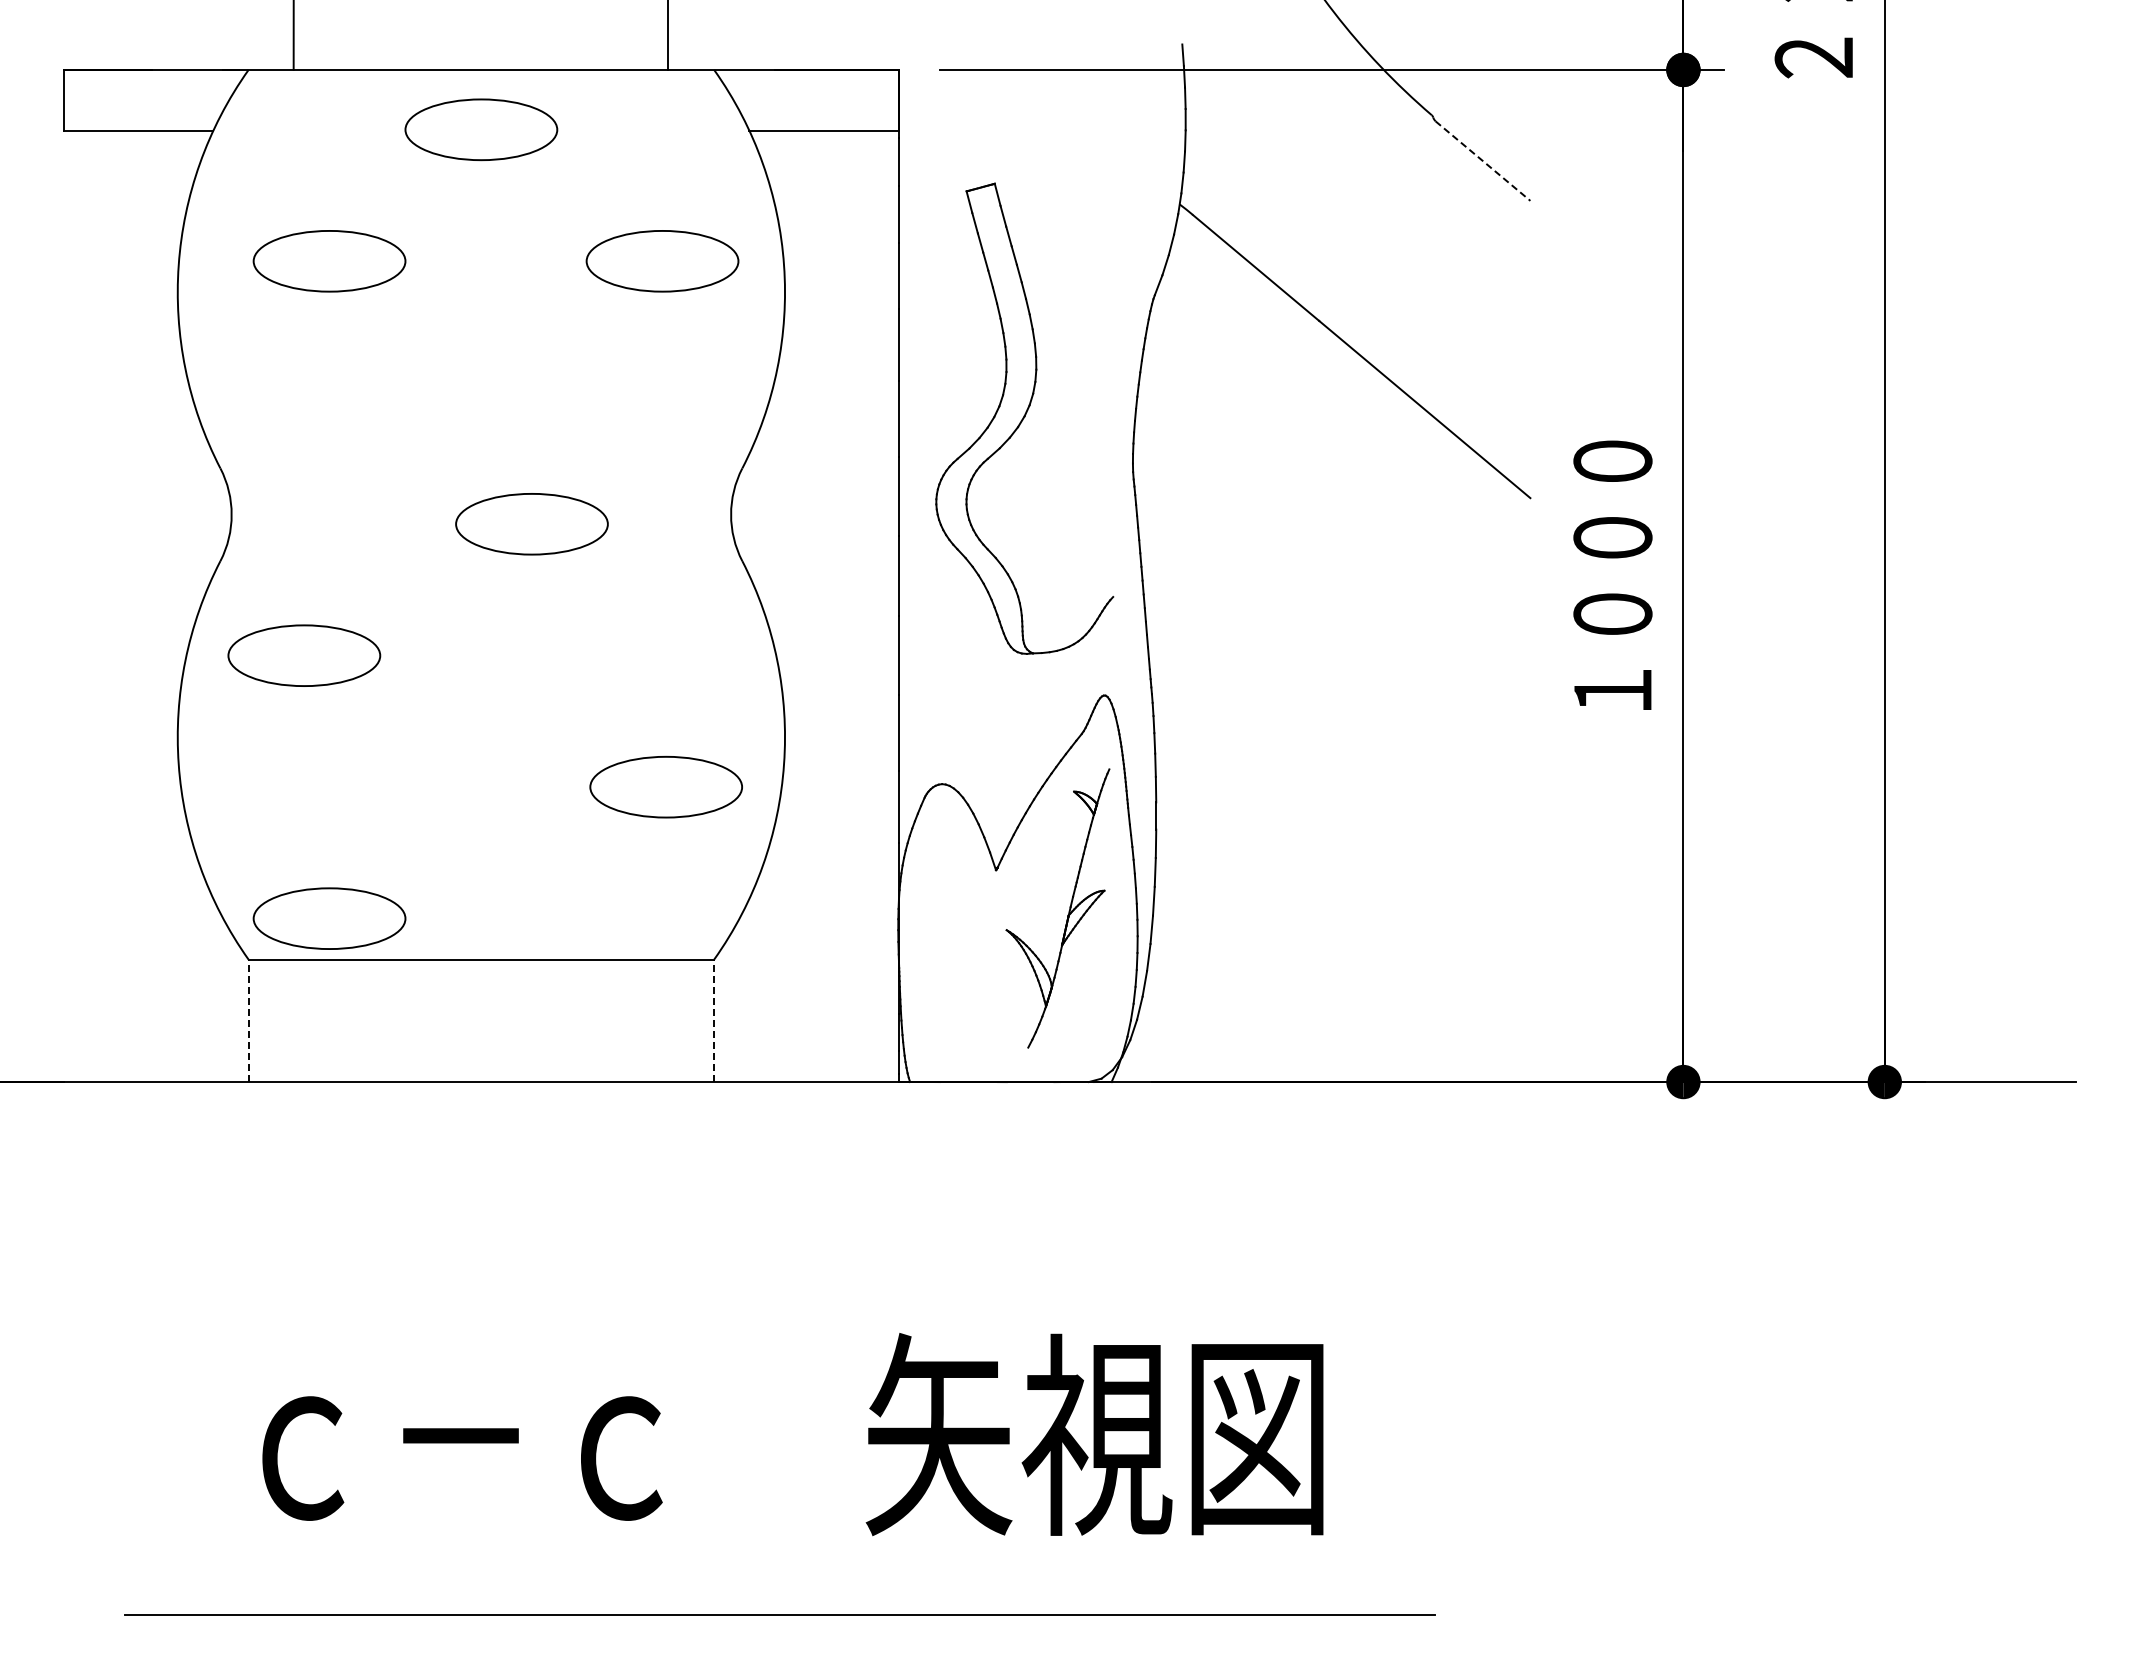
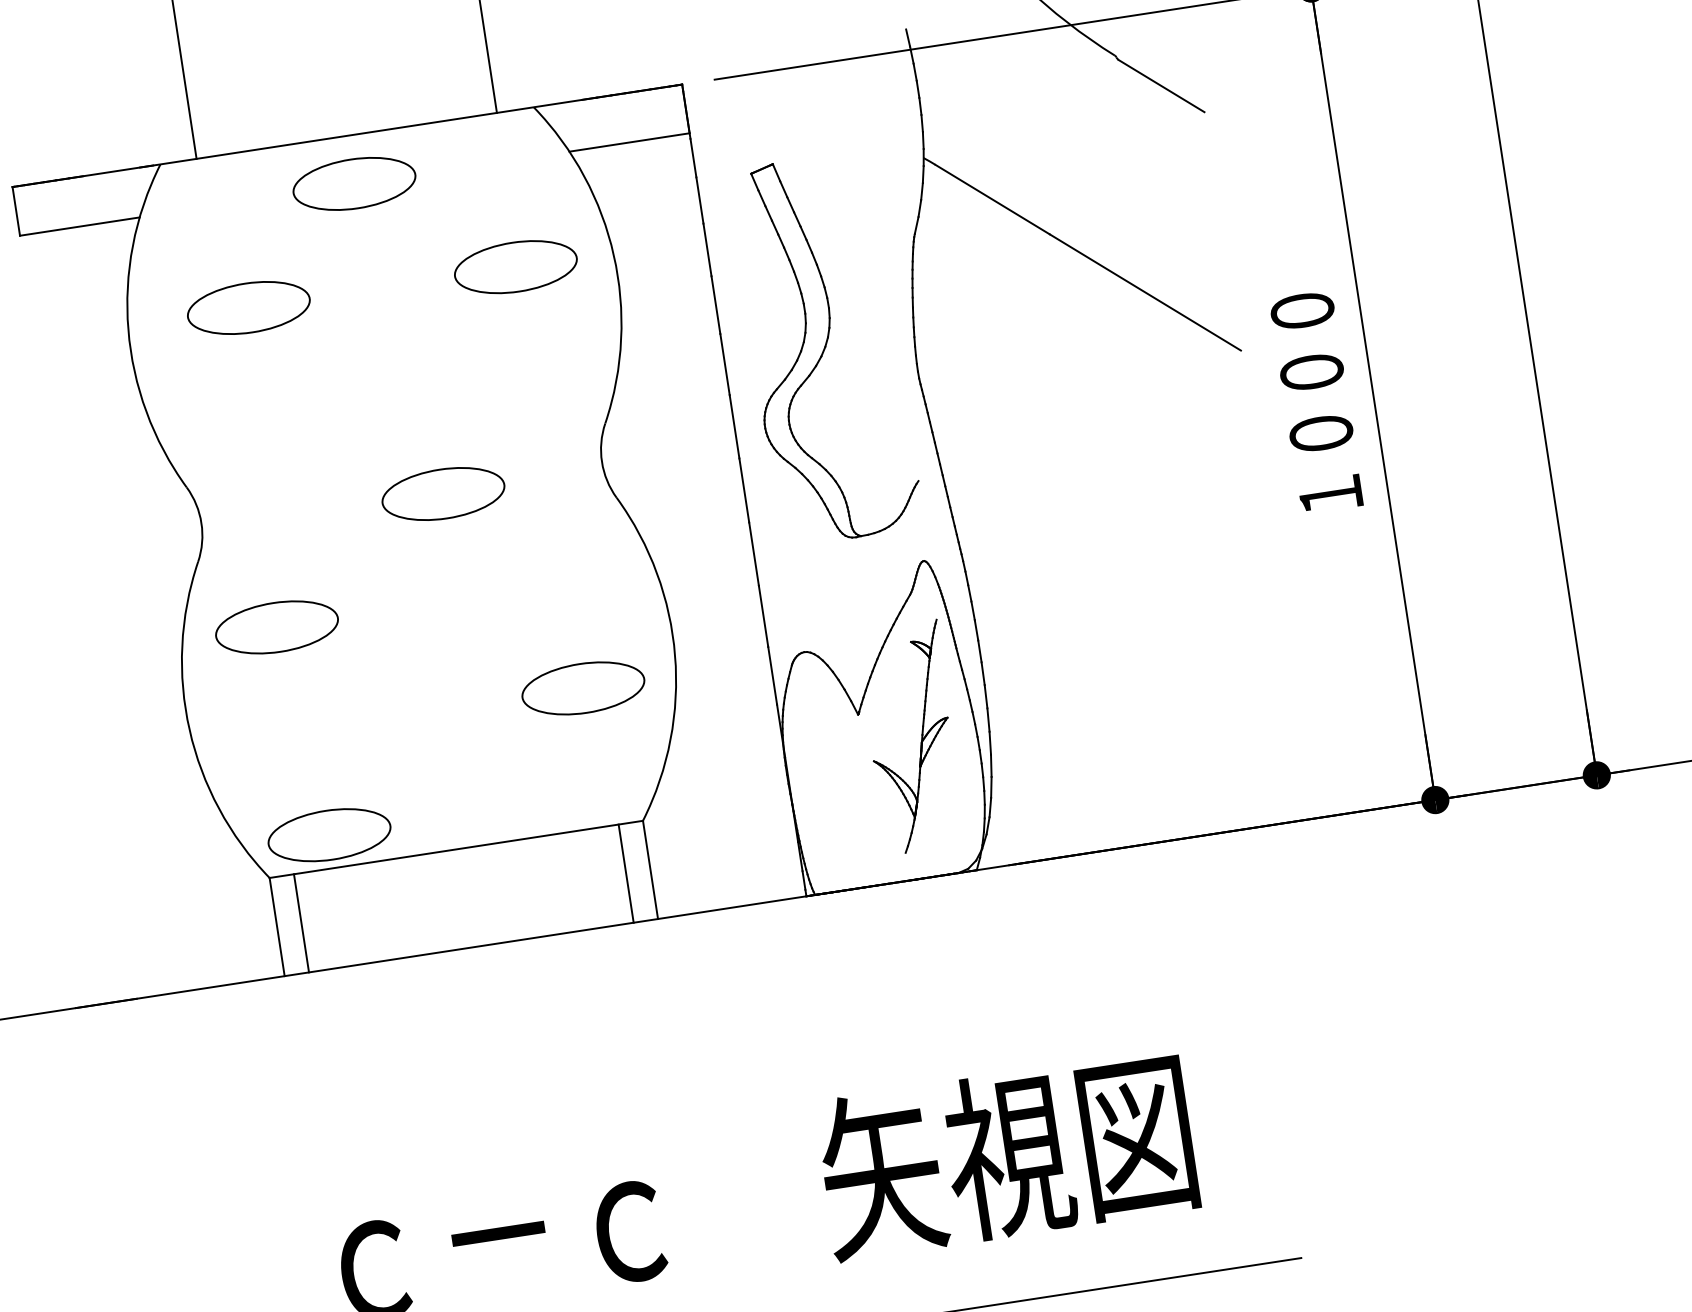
line: (1482, 161) -> (1161, 86), dashed -> solid
line: (248, 1020) -> (277, 926), dashed -> solid
line: (278, 1020) -> (301, 923), added
line: (683, 1020) -> (625, 873), added
line: (714, 1020) -> (650, 869), dashed -> solid

